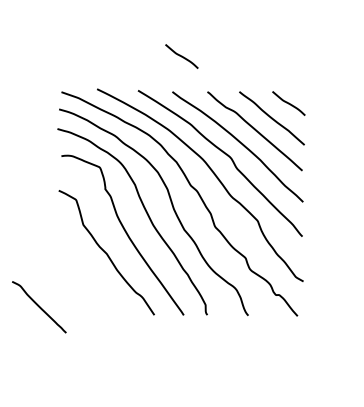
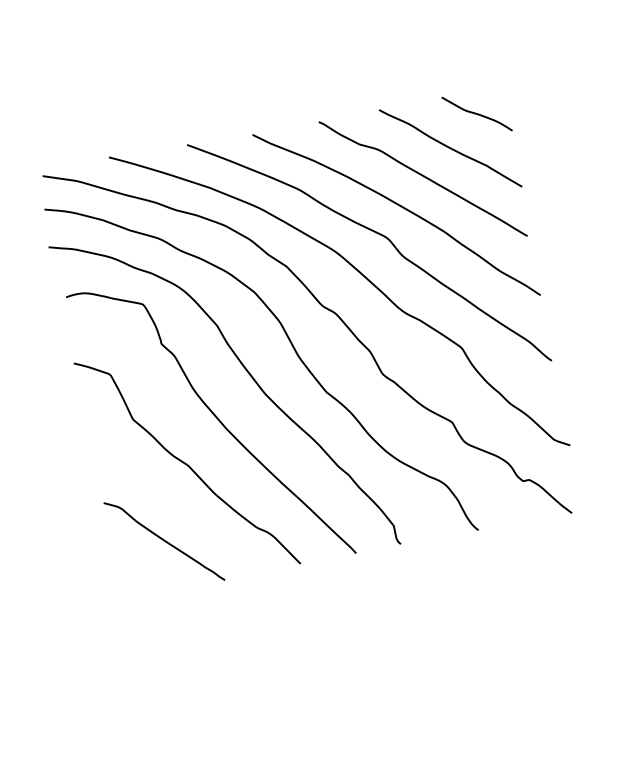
curve: (181, 56) -> (256, 64), removed
curve: (39, 307) -> (164, 541), moved

